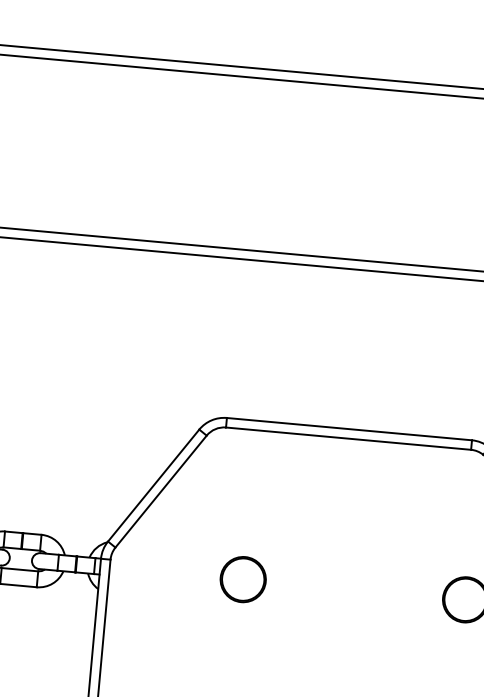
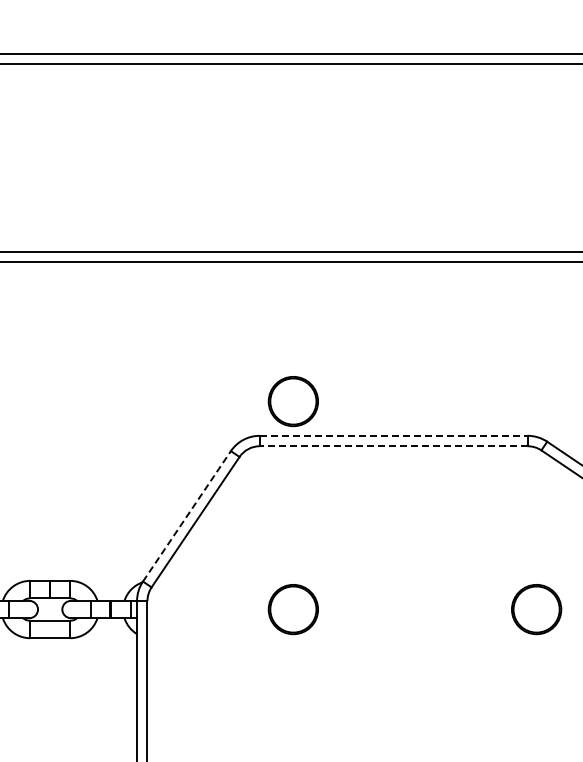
part: (259, 389) -> (292, 401), added
line: (350, 428) -> (394, 435), solid -> dashed
line: (348, 438) -> (393, 446), solid -> dashed
line: (153, 485) -> (186, 516), solid -> dashed

